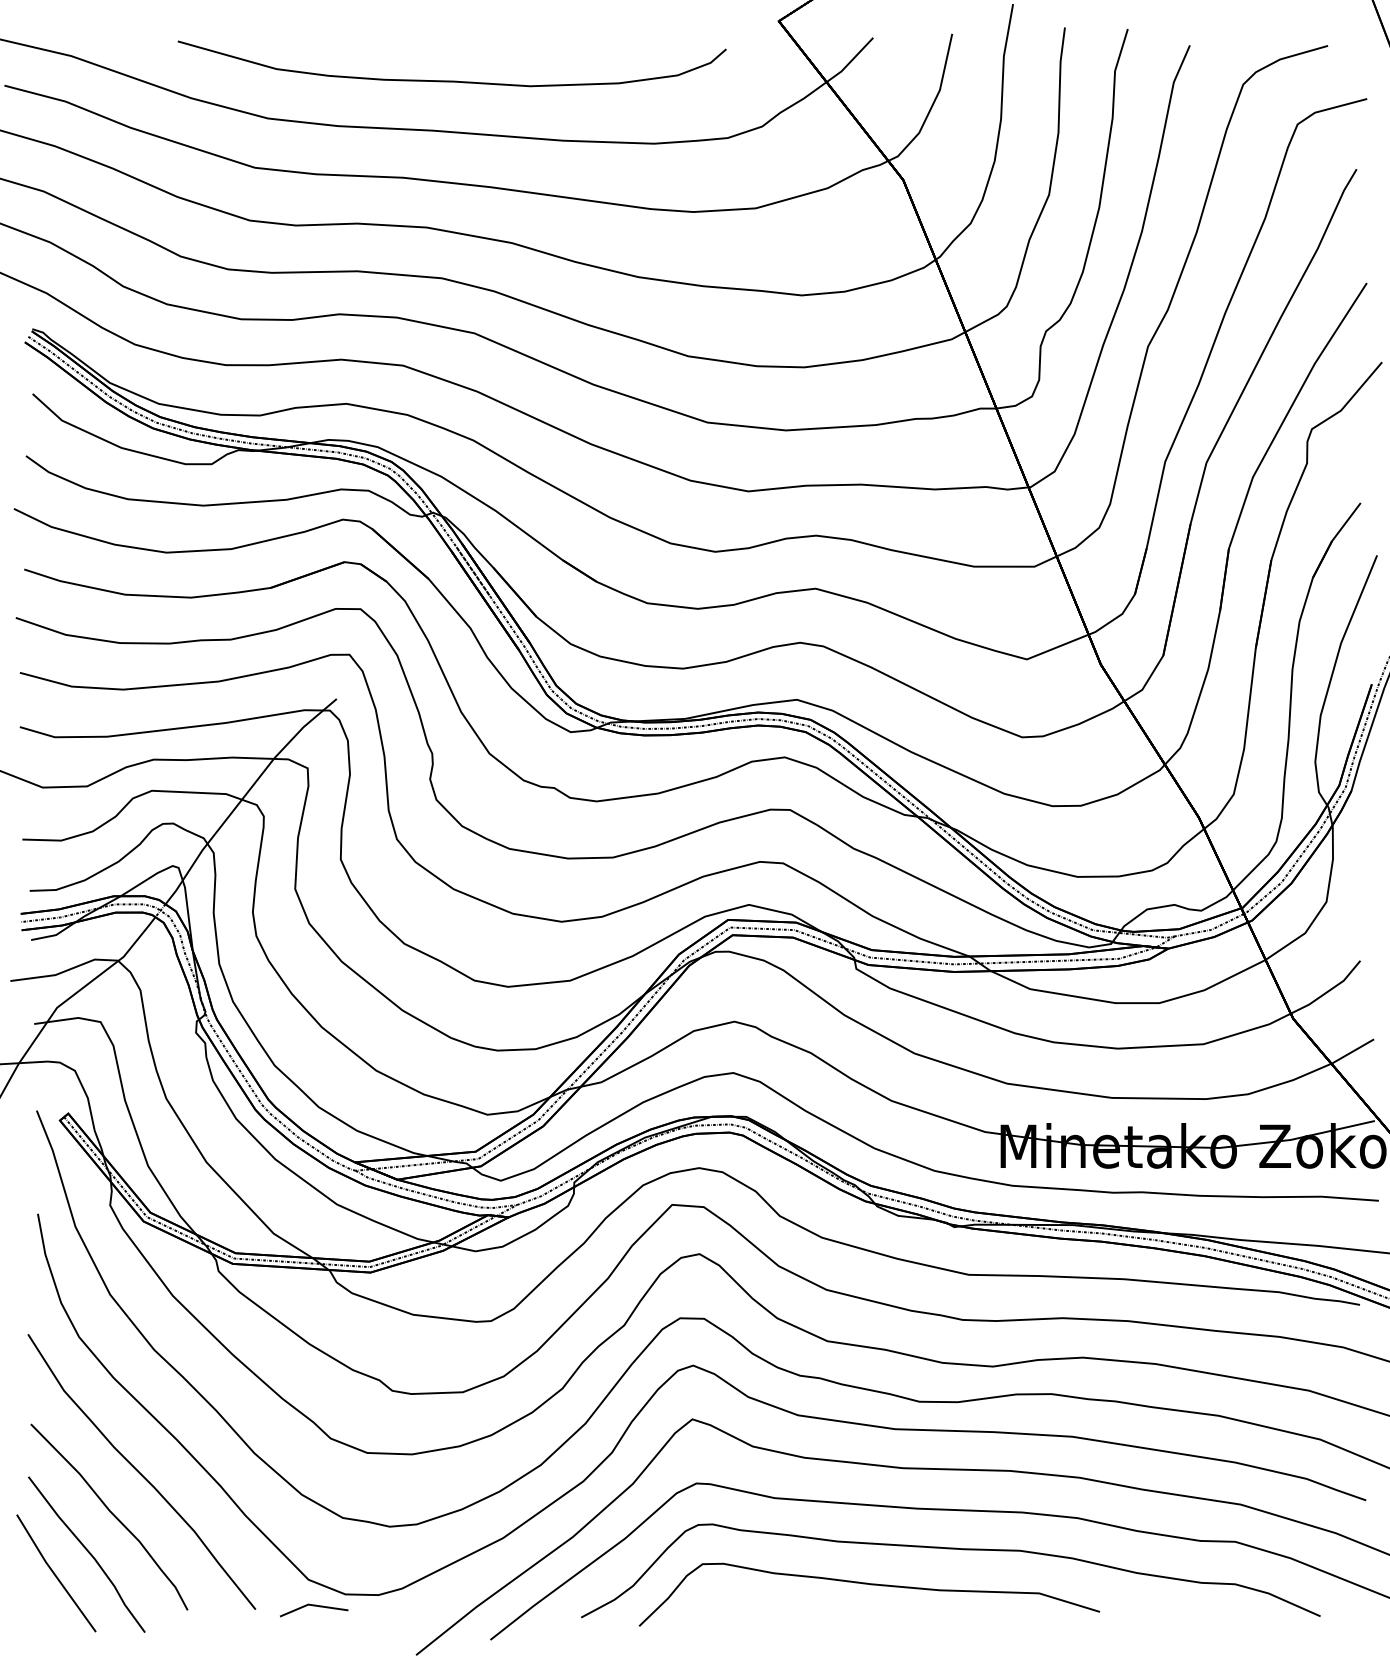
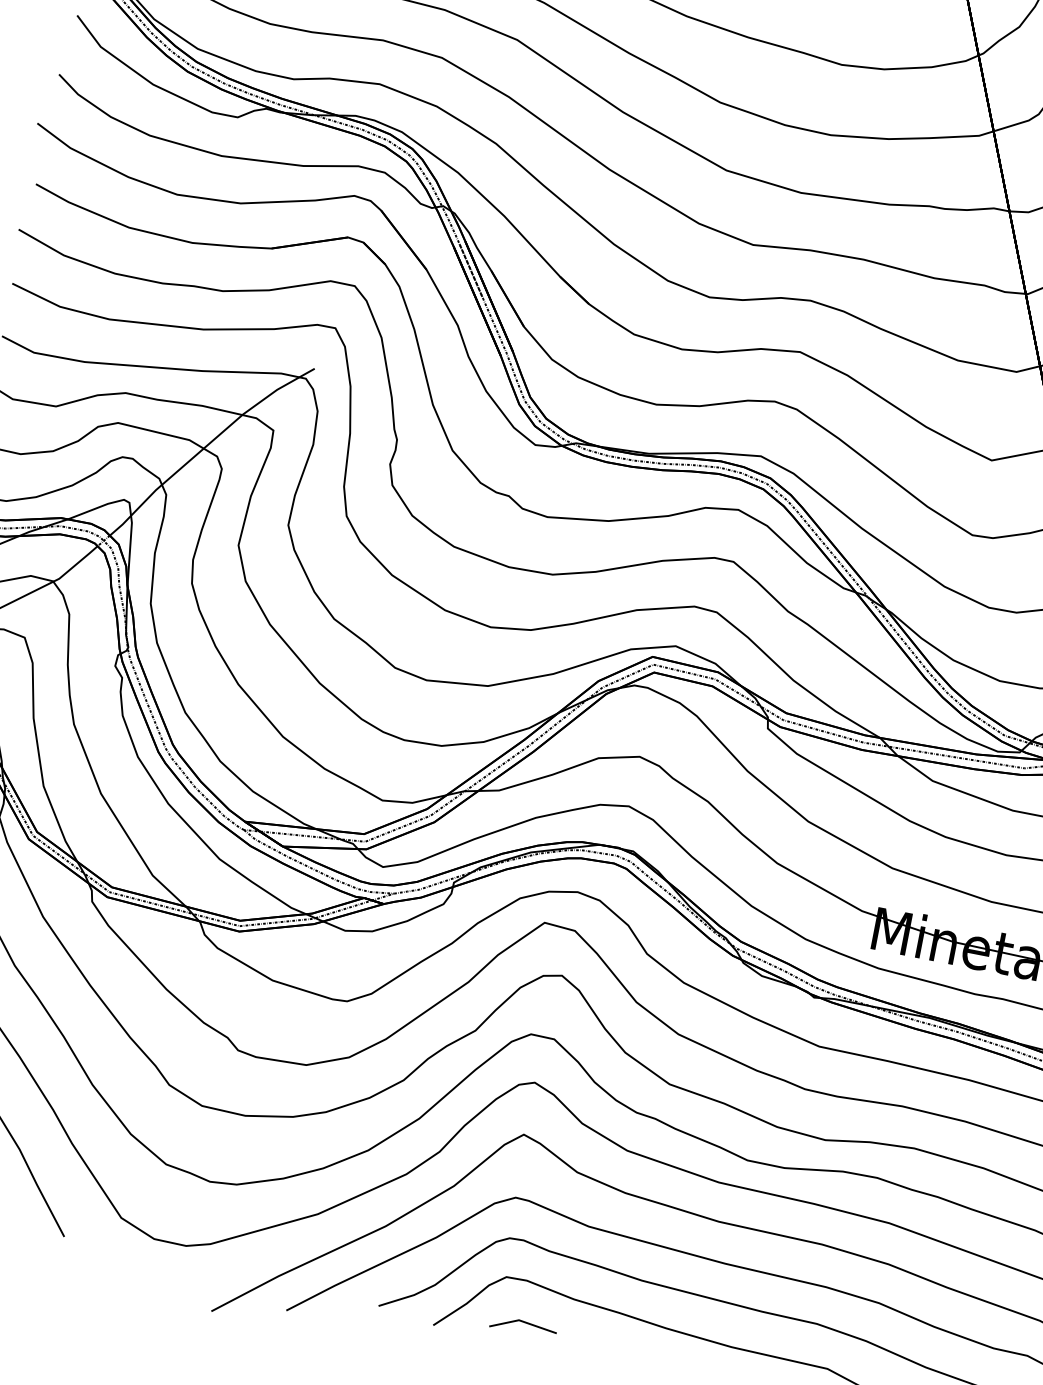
part: (314, 1610) -> (523, 1327), moved

